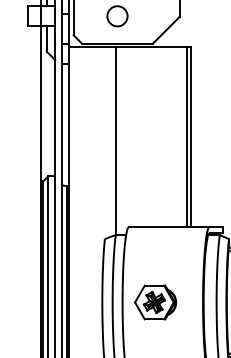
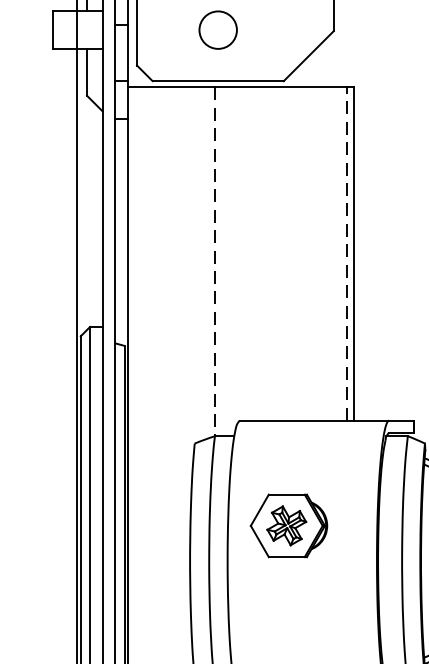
line: (186, 136) -> (346, 253), solid -> dashed
line: (115, 141) -> (214, 262), solid -> dashed
part: (155, 302) -> (288, 525), moved

